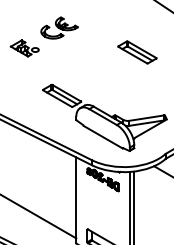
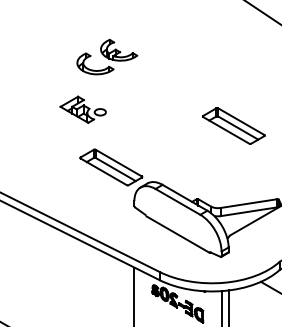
part: (24, 48) -> (82, 109), moved
part: (137, 52) -> (233, 126), moved

